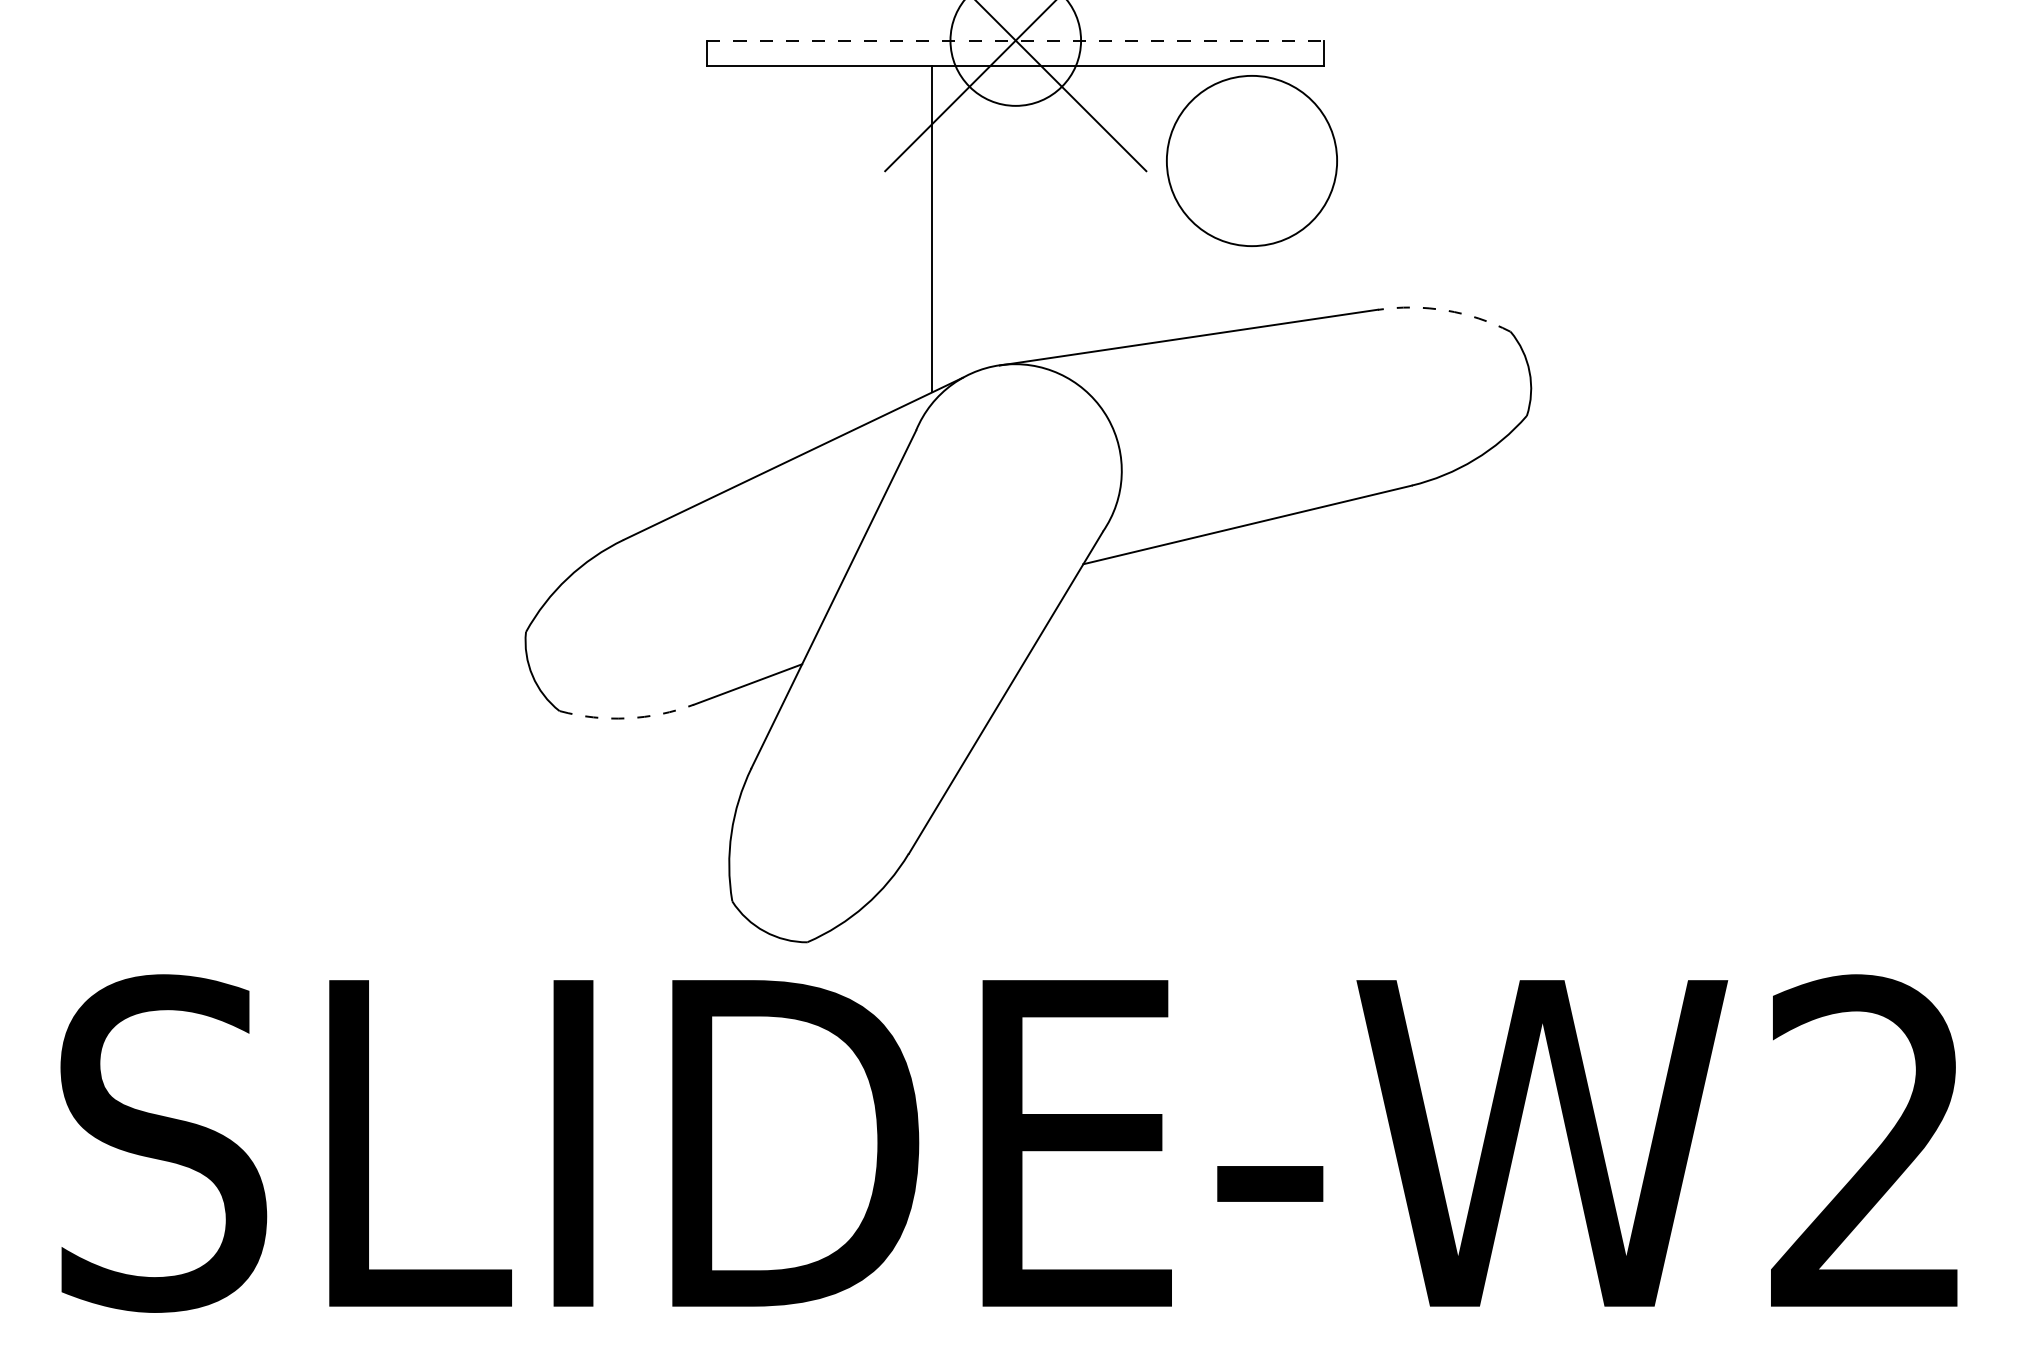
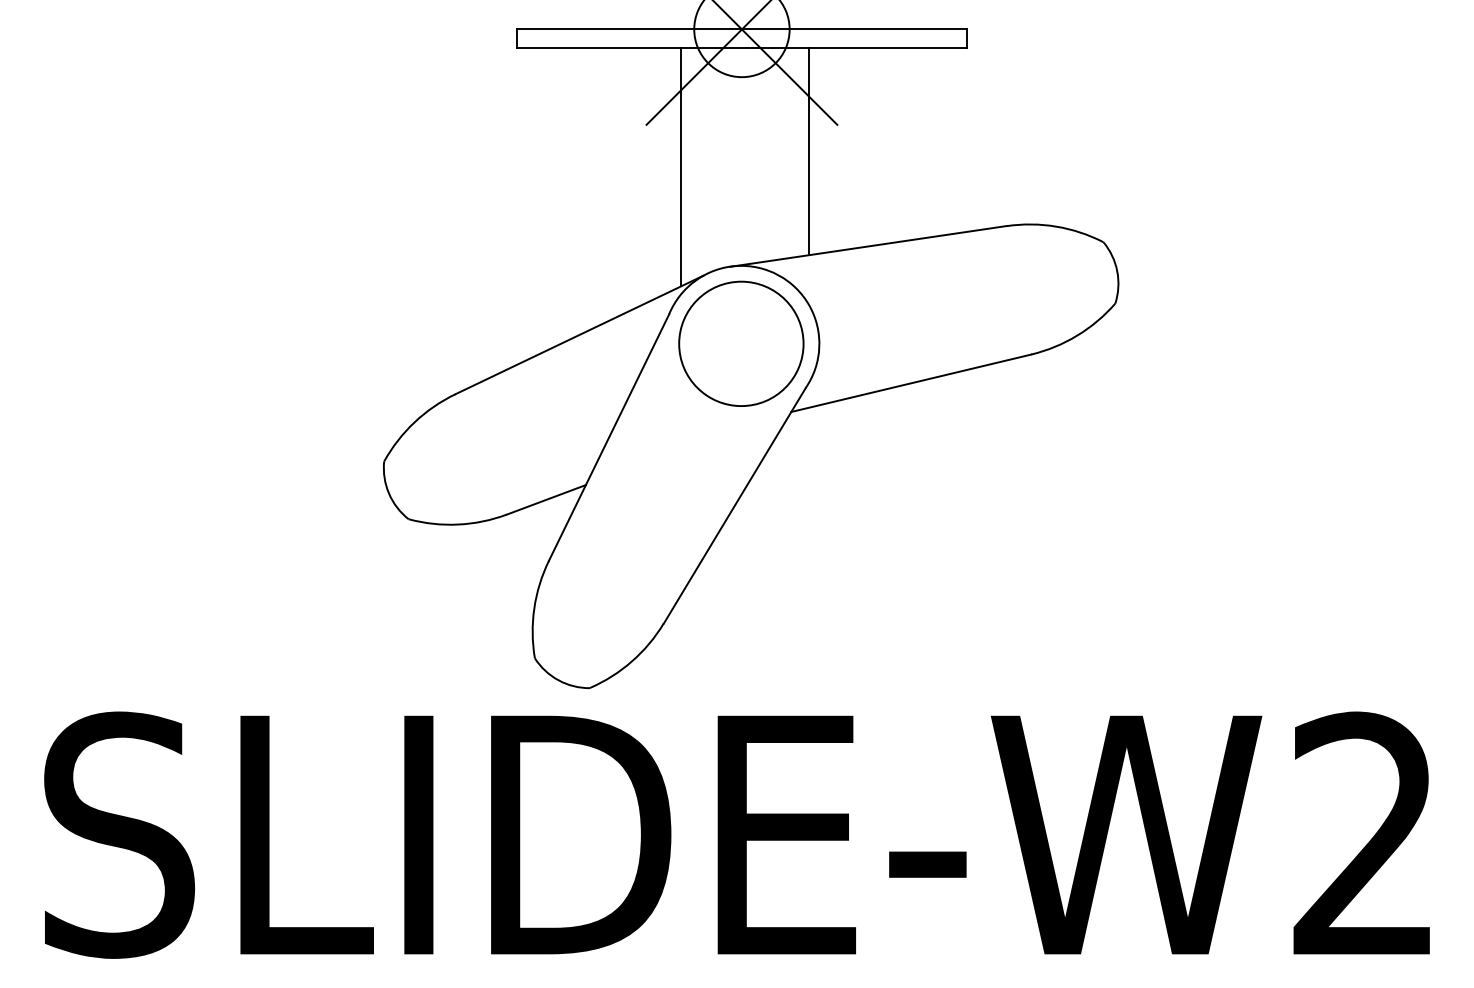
line: (1016, 40) -> (742, 29), dashed -> solid
circle: (1251, 160) -> (741, 343), moved
line: (1107, 207) -> (808, 151), added
arc: (1445, 310) -> (1055, 226), dashed -> solid
arc: (627, 718) -> (458, 524), dashed -> solid

